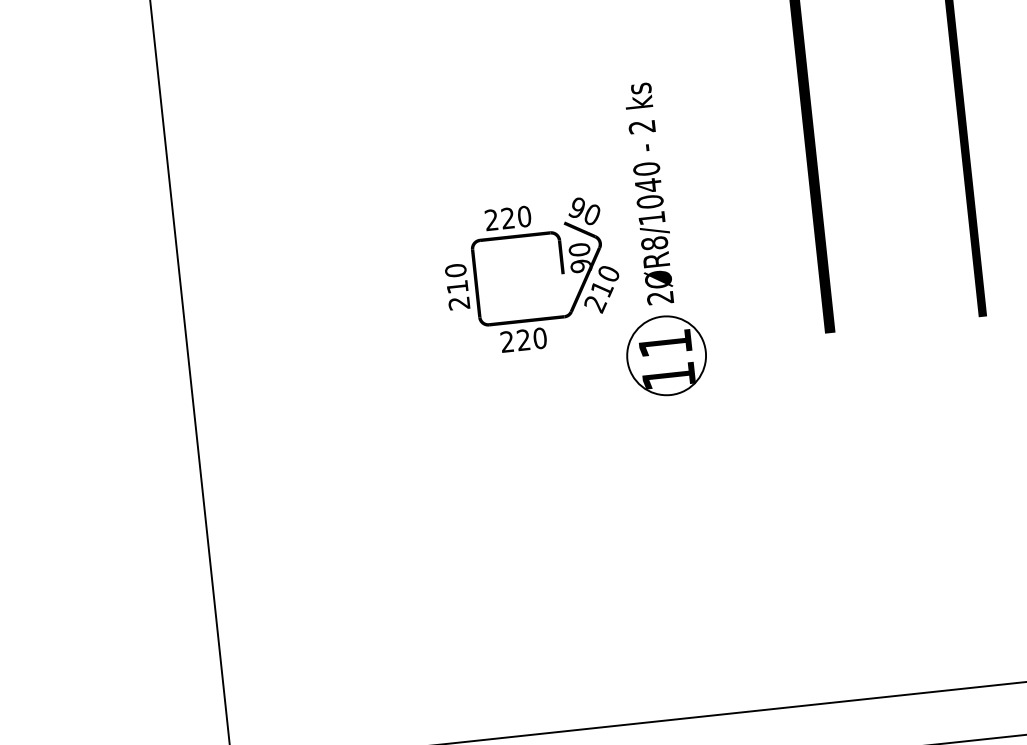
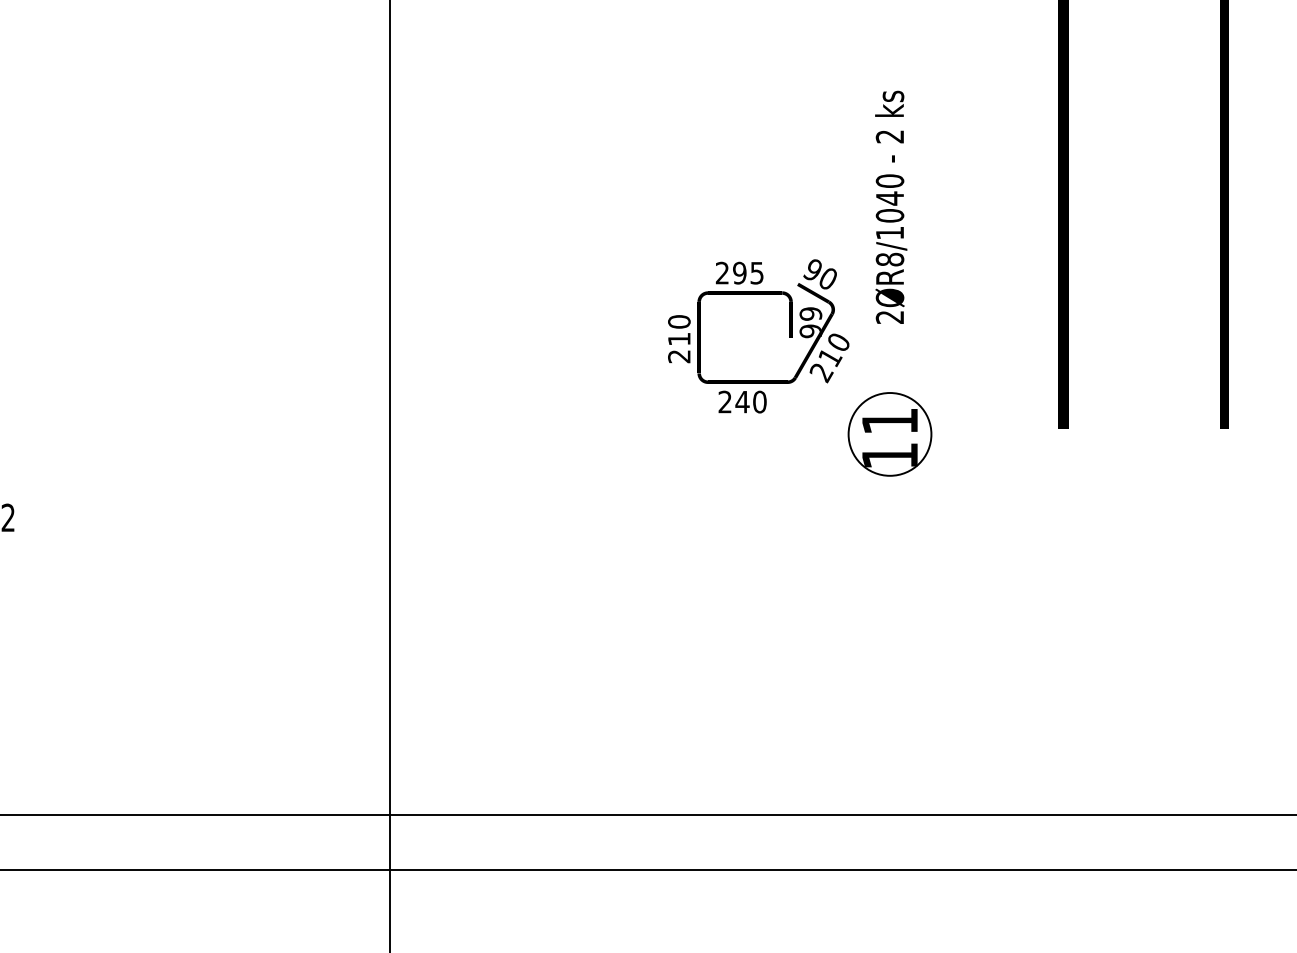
text: (650, 192) -> (891, 206), moved
text: (516, 216) -> (748, 272), 220 -> 295
text: (579, 249) -> (810, 313), 90 -> 99
text: (523, 339) -> (742, 401), 220 -> 240

